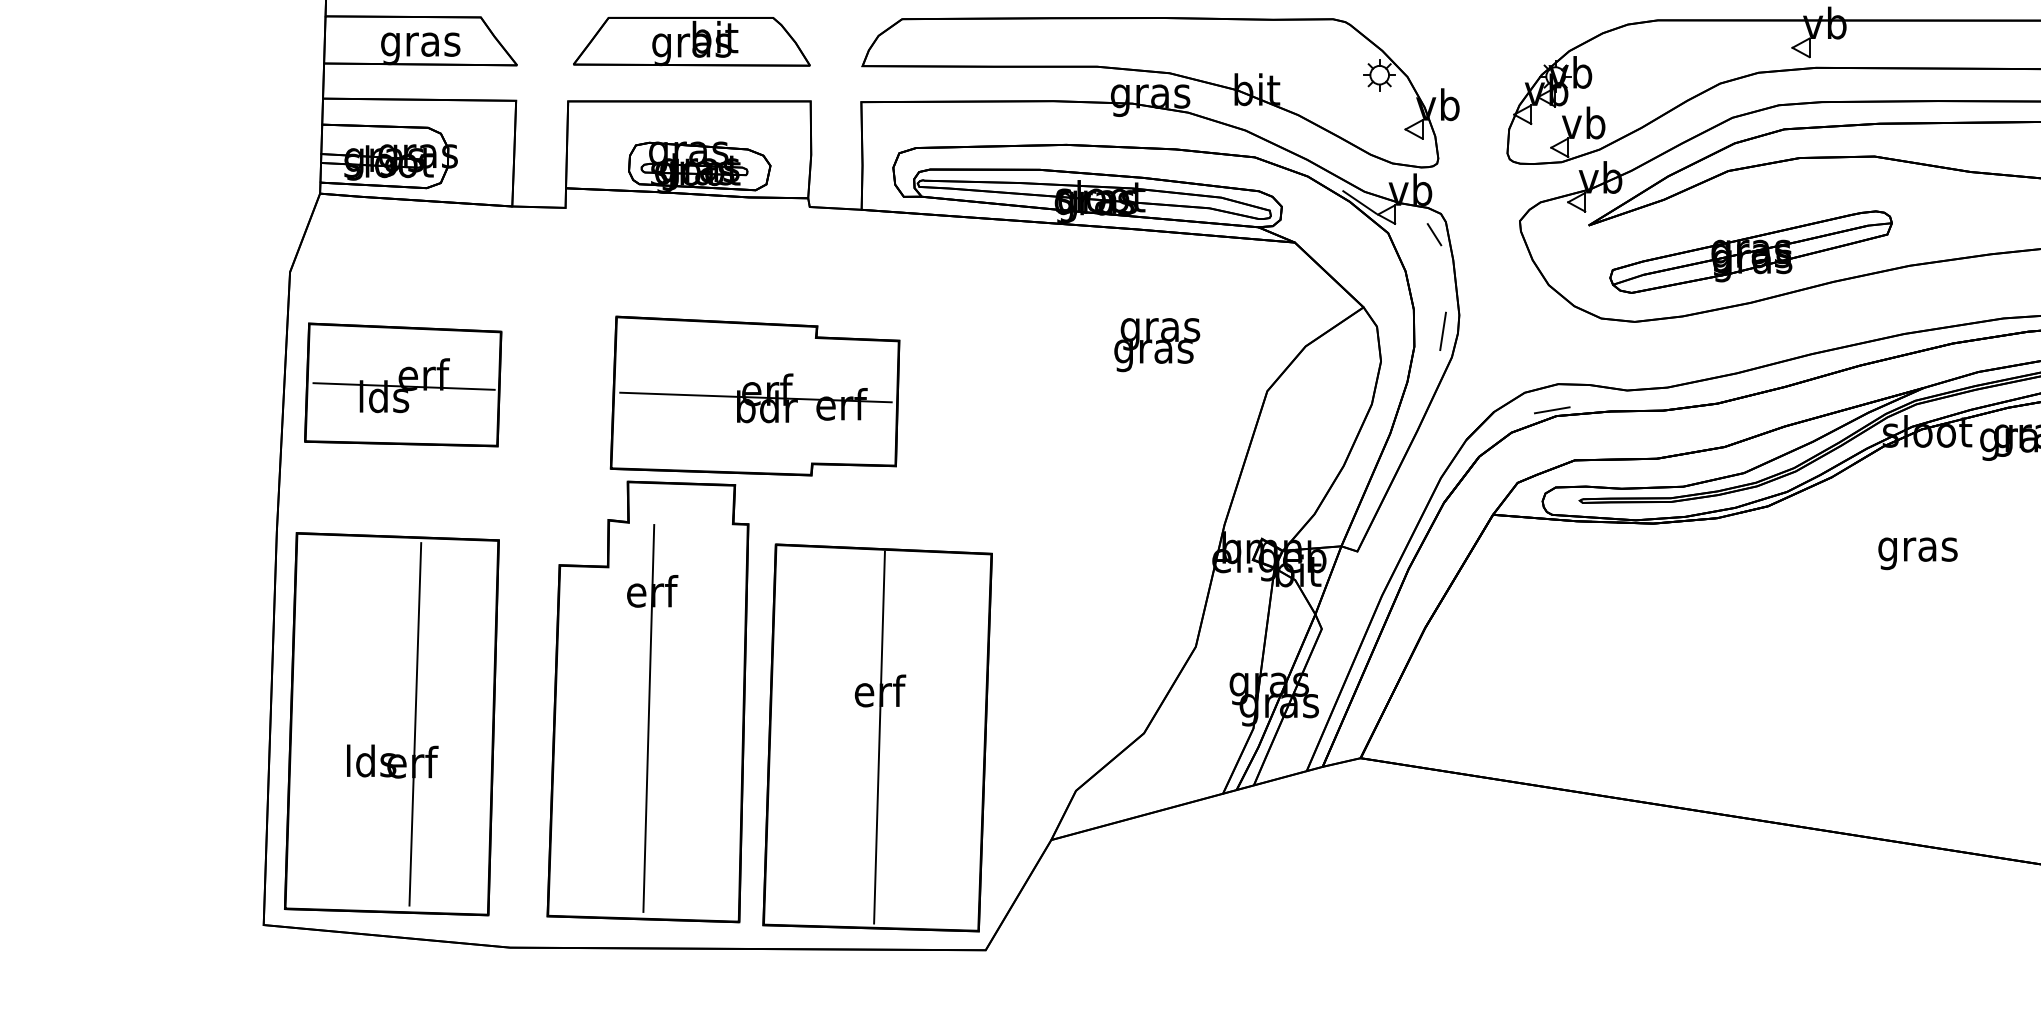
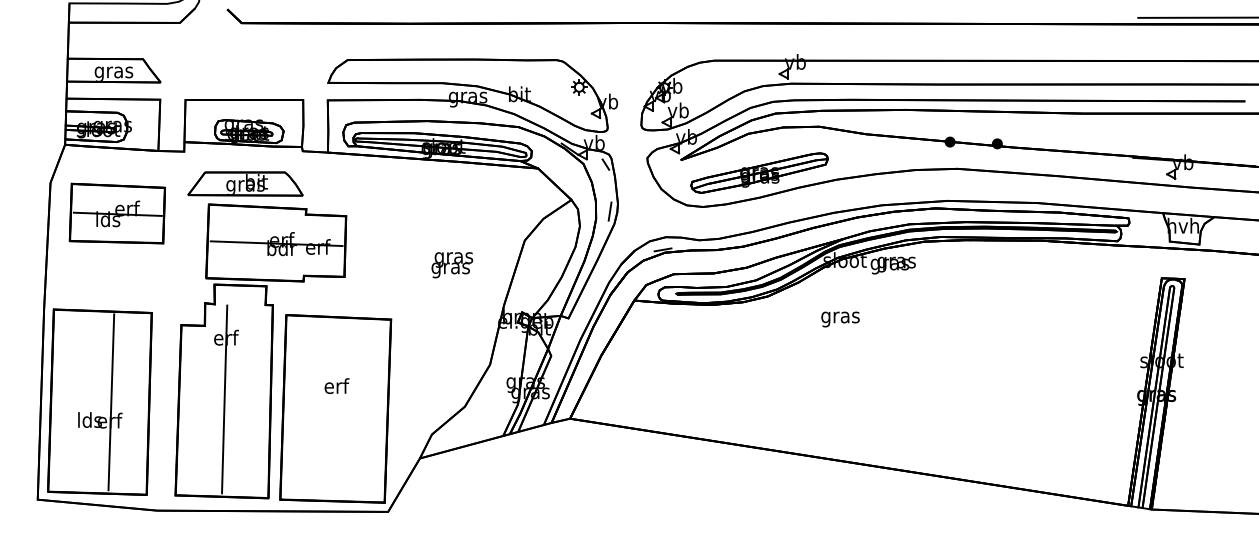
part: (691, 40) -> (245, 183), moved
text: (1157, 345) -> (452, 265), moved
part: (401, 384) -> (116, 213), moved
line: (879, 737) -> (336, 408), removed

